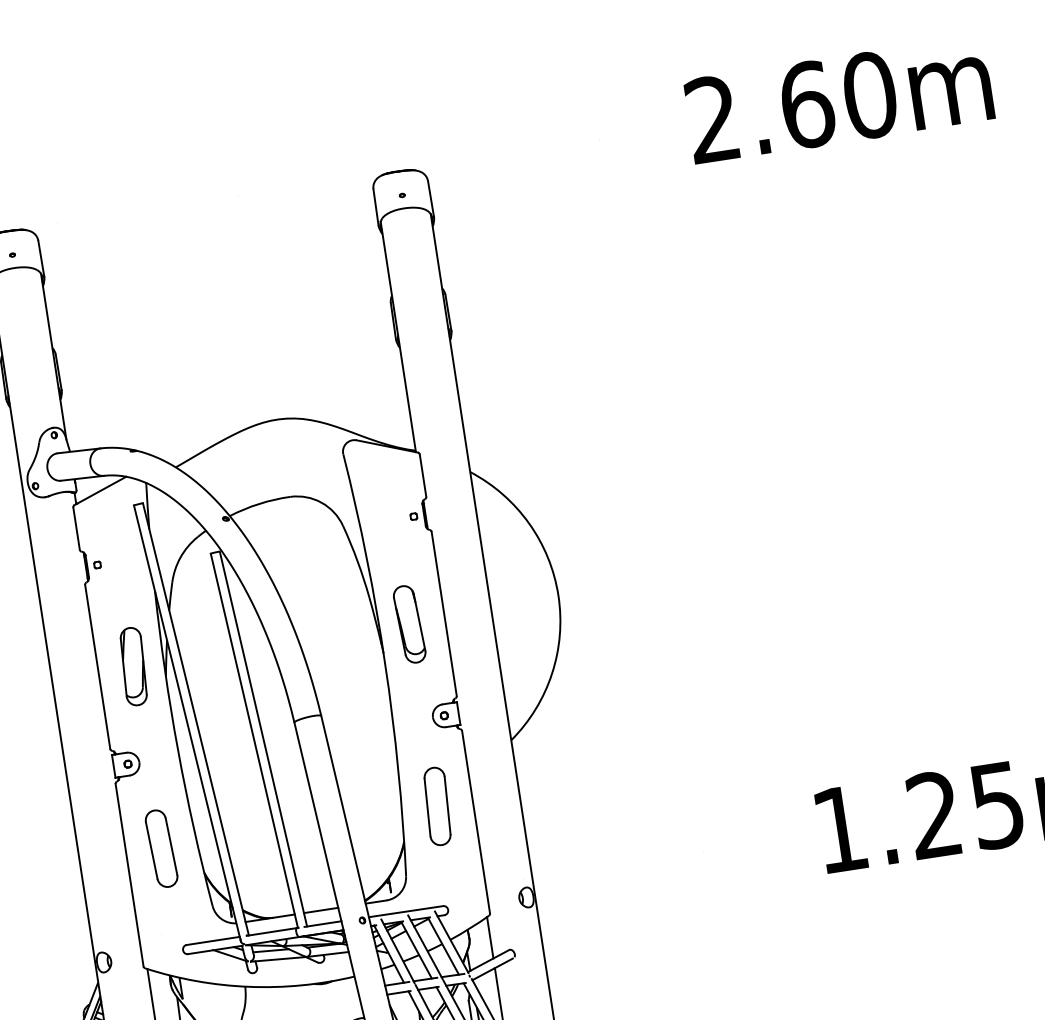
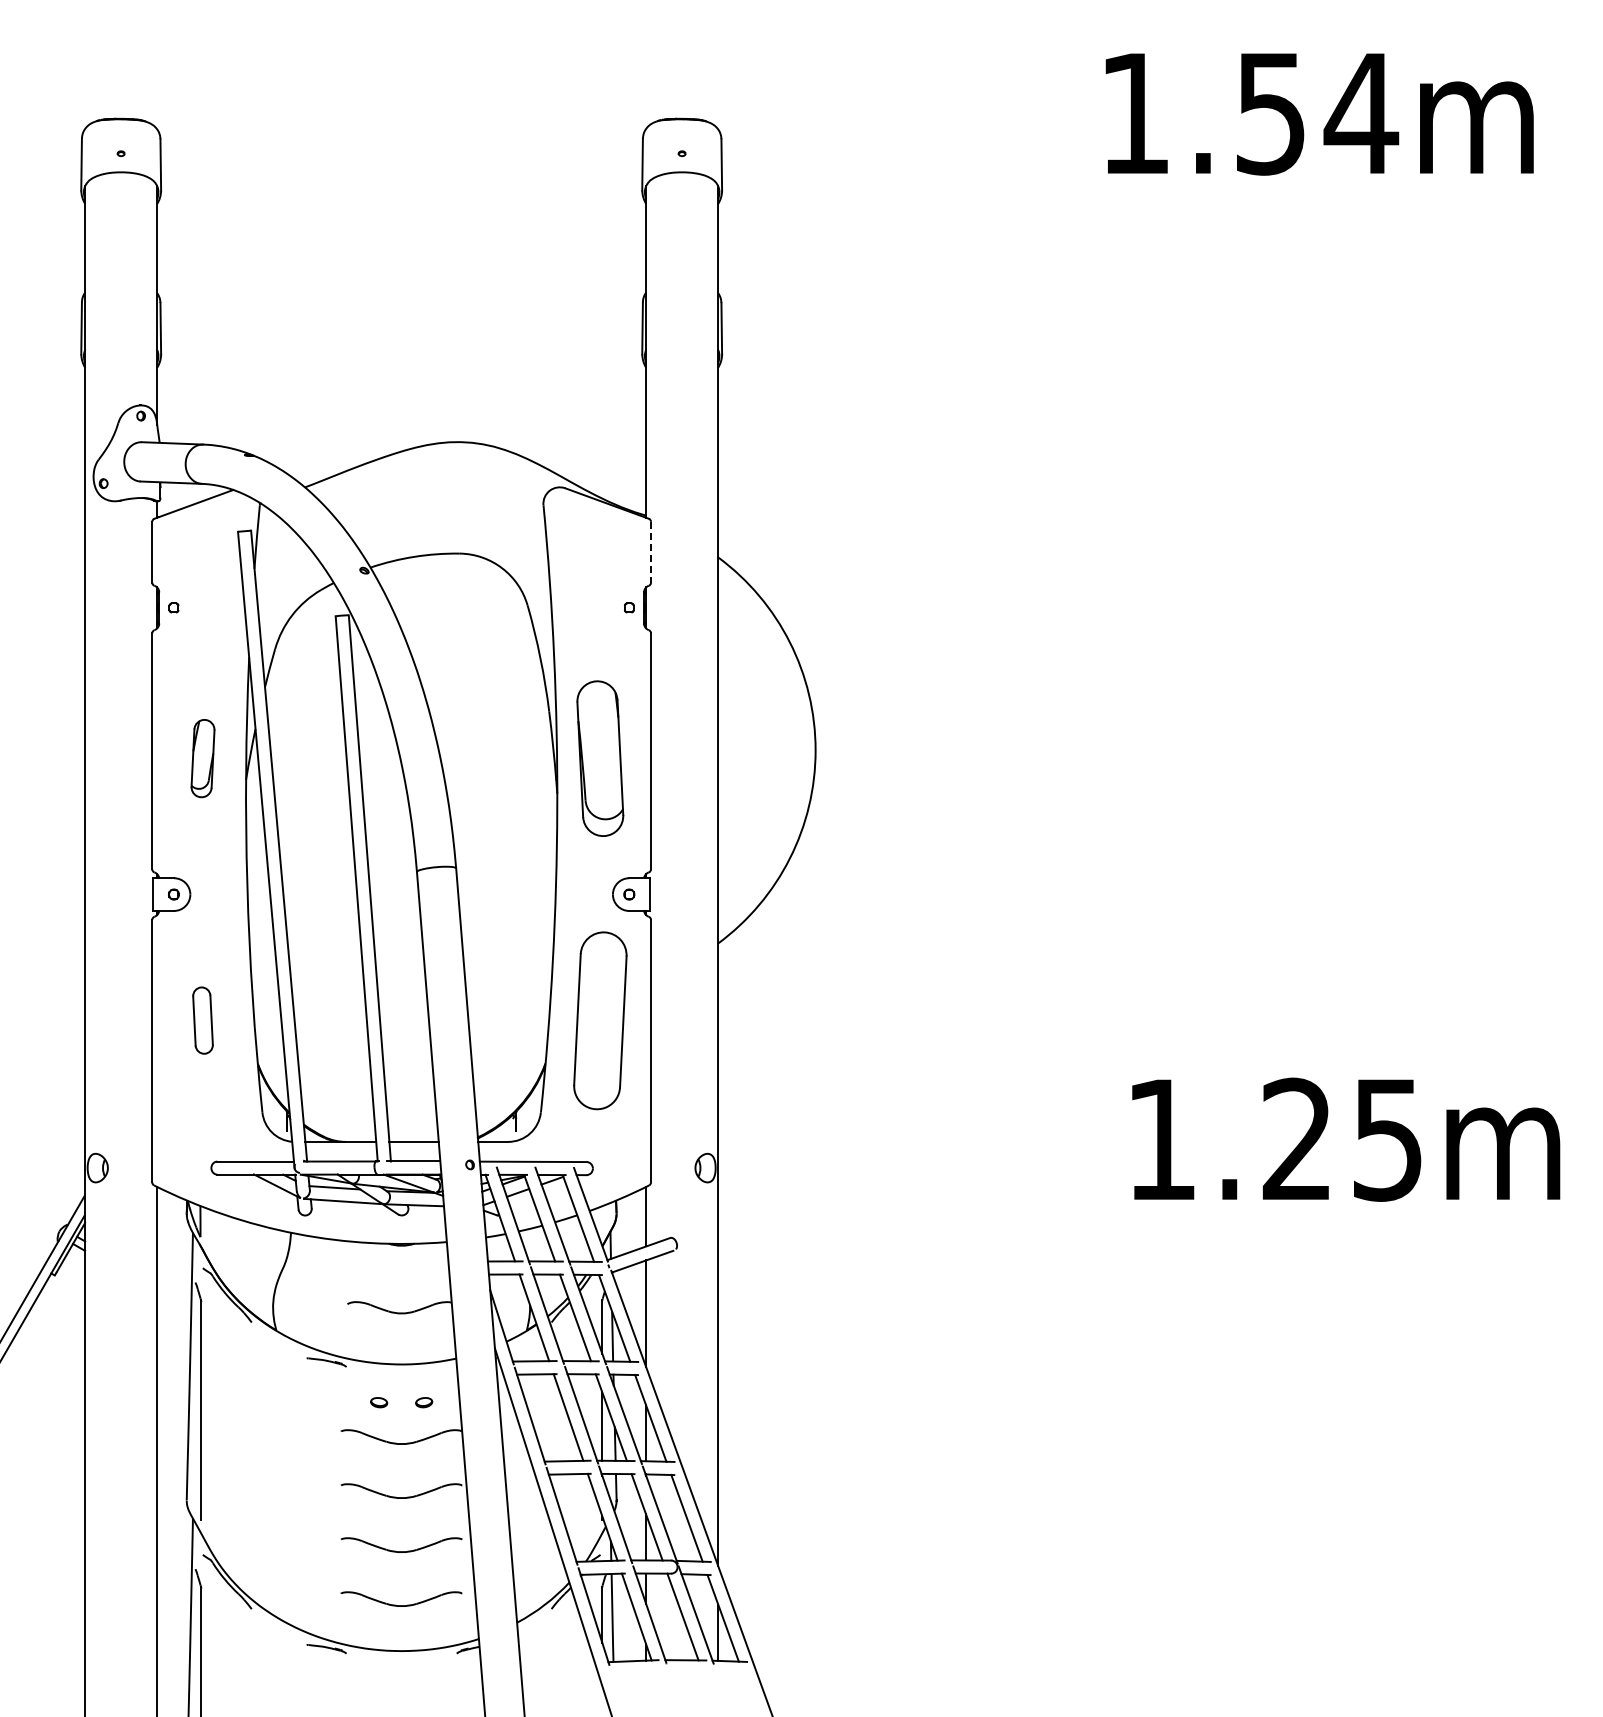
text: (792, 107) -> (1249, 113), 2.60m -> 1.54m
line: (423, 475) -> (651, 552), solid -> dashed
part: (409, 624) -> (599, 758), size x1.4
part: (133, 666) -> (202, 758), size x0.7
part: (437, 806) -> (599, 1020), size x1.6
part: (161, 848) -> (202, 1020), size x0.6

